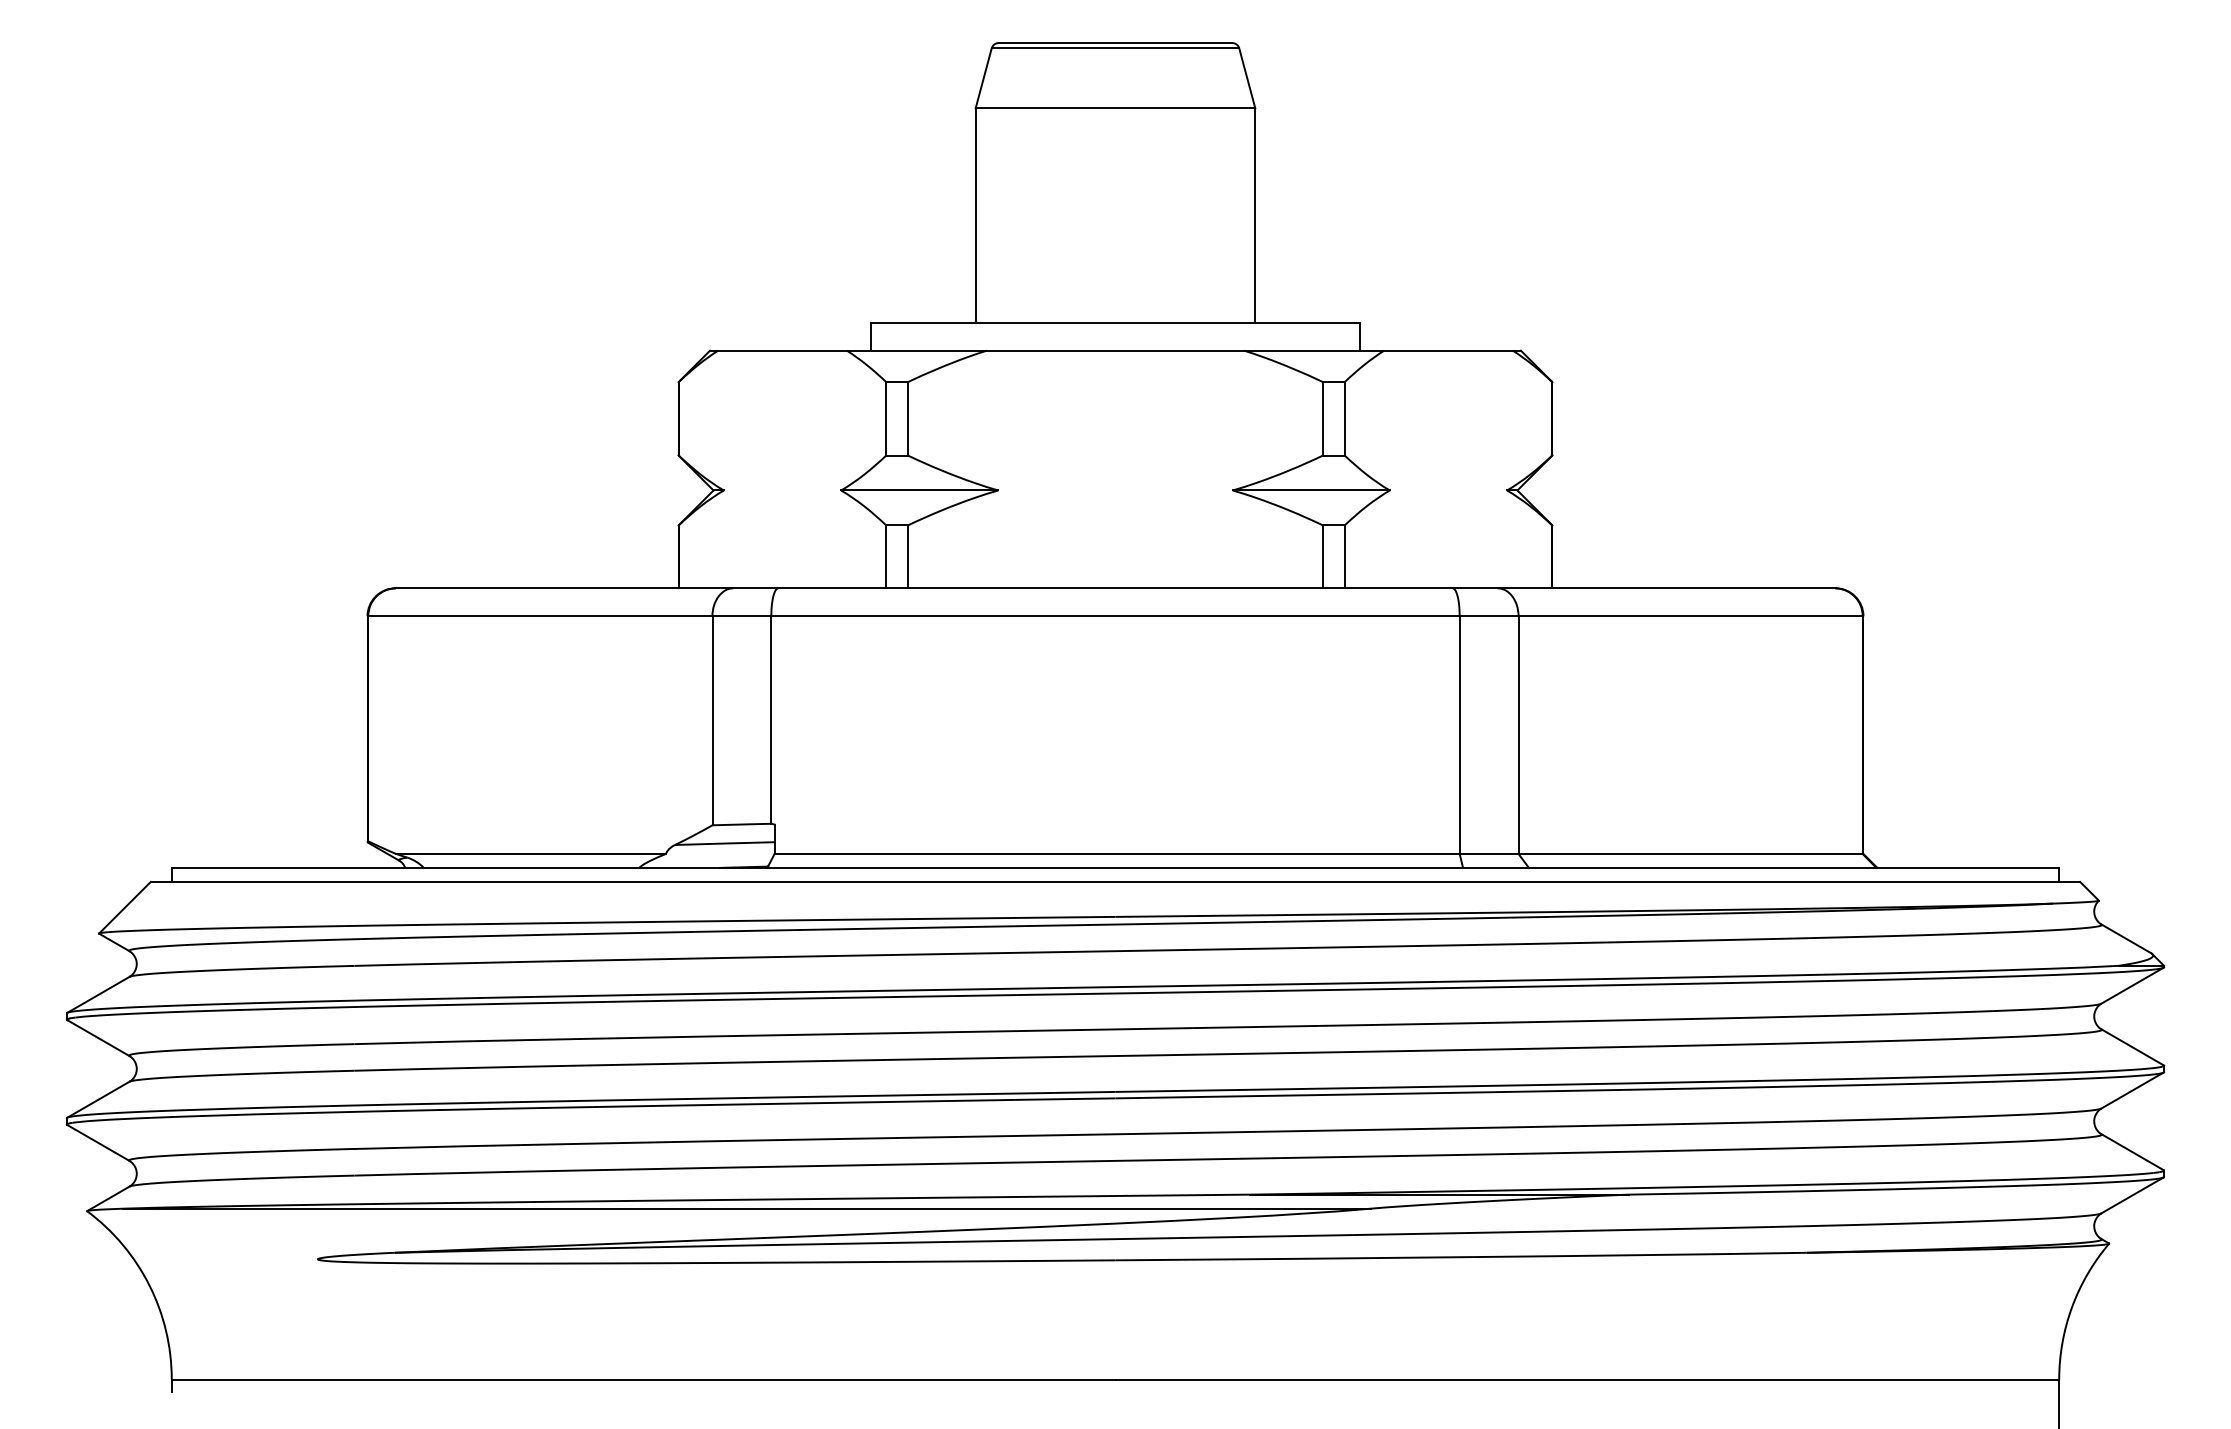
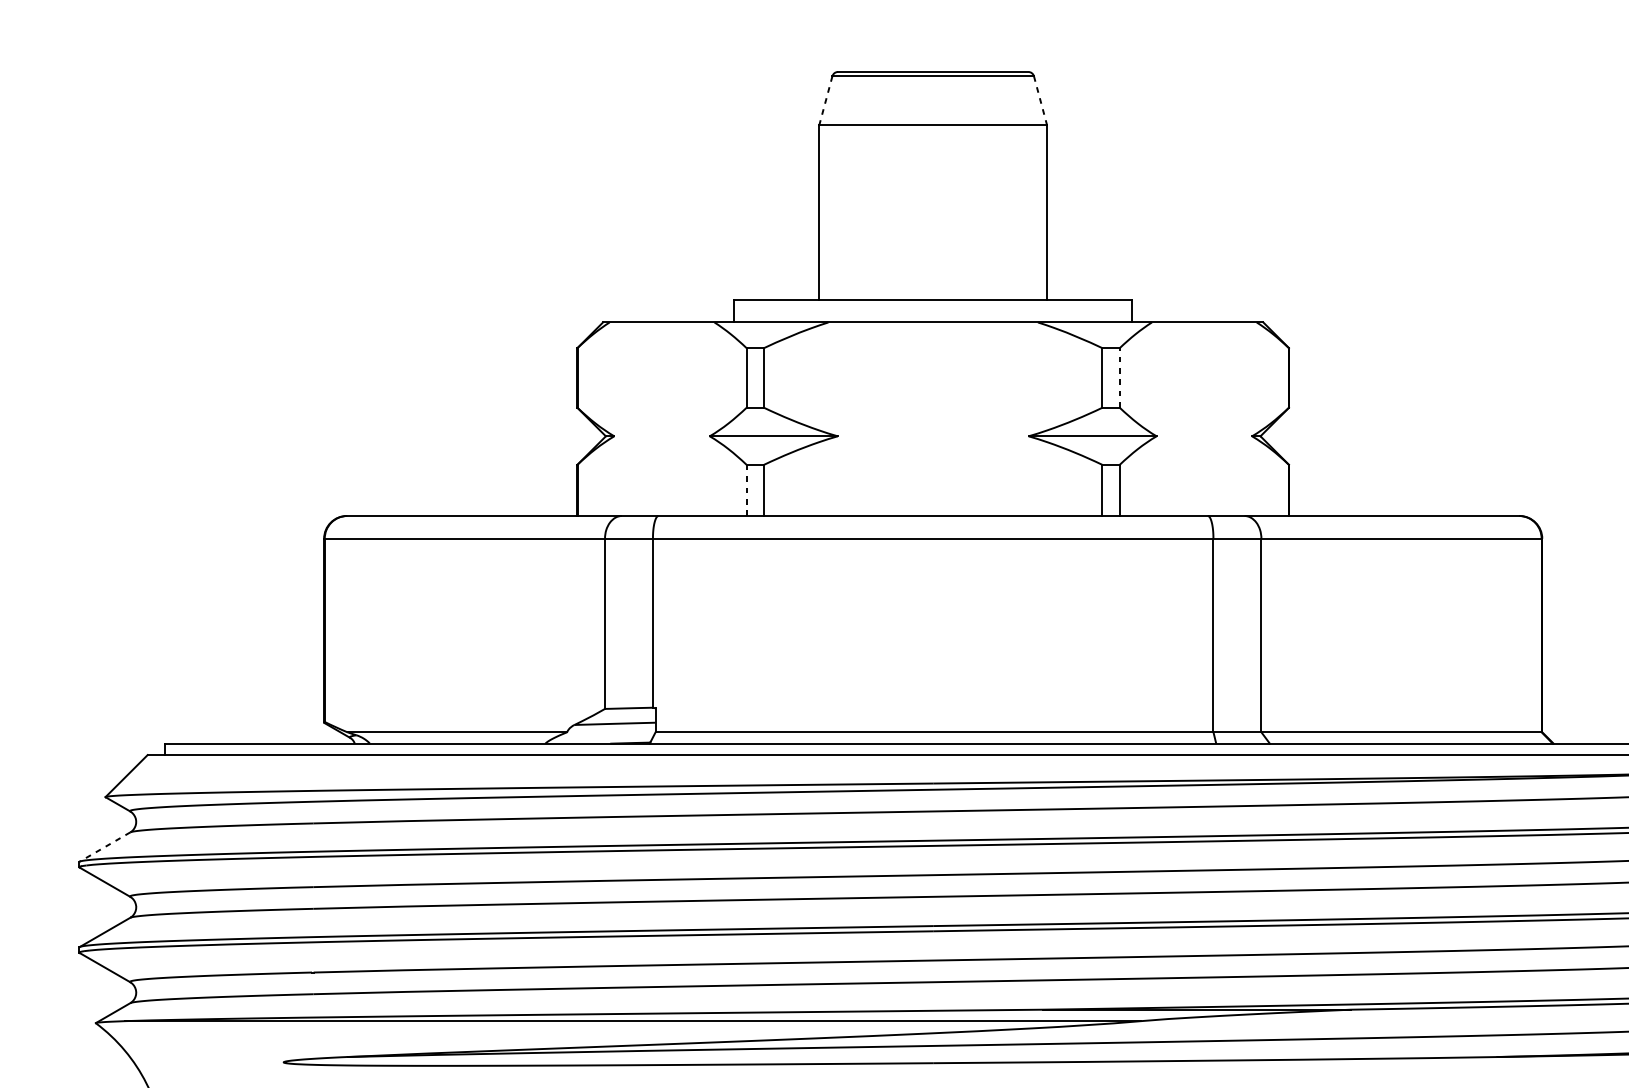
line: (983, 78) -> (825, 100), solid -> dashed
line: (1247, 78) -> (1040, 100), solid -> dashed
line: (1344, 418) -> (1119, 377), solid -> dashed
line: (886, 556) -> (746, 490), solid -> dashed
line: (98, 994) -> (105, 846), solid -> dashed

